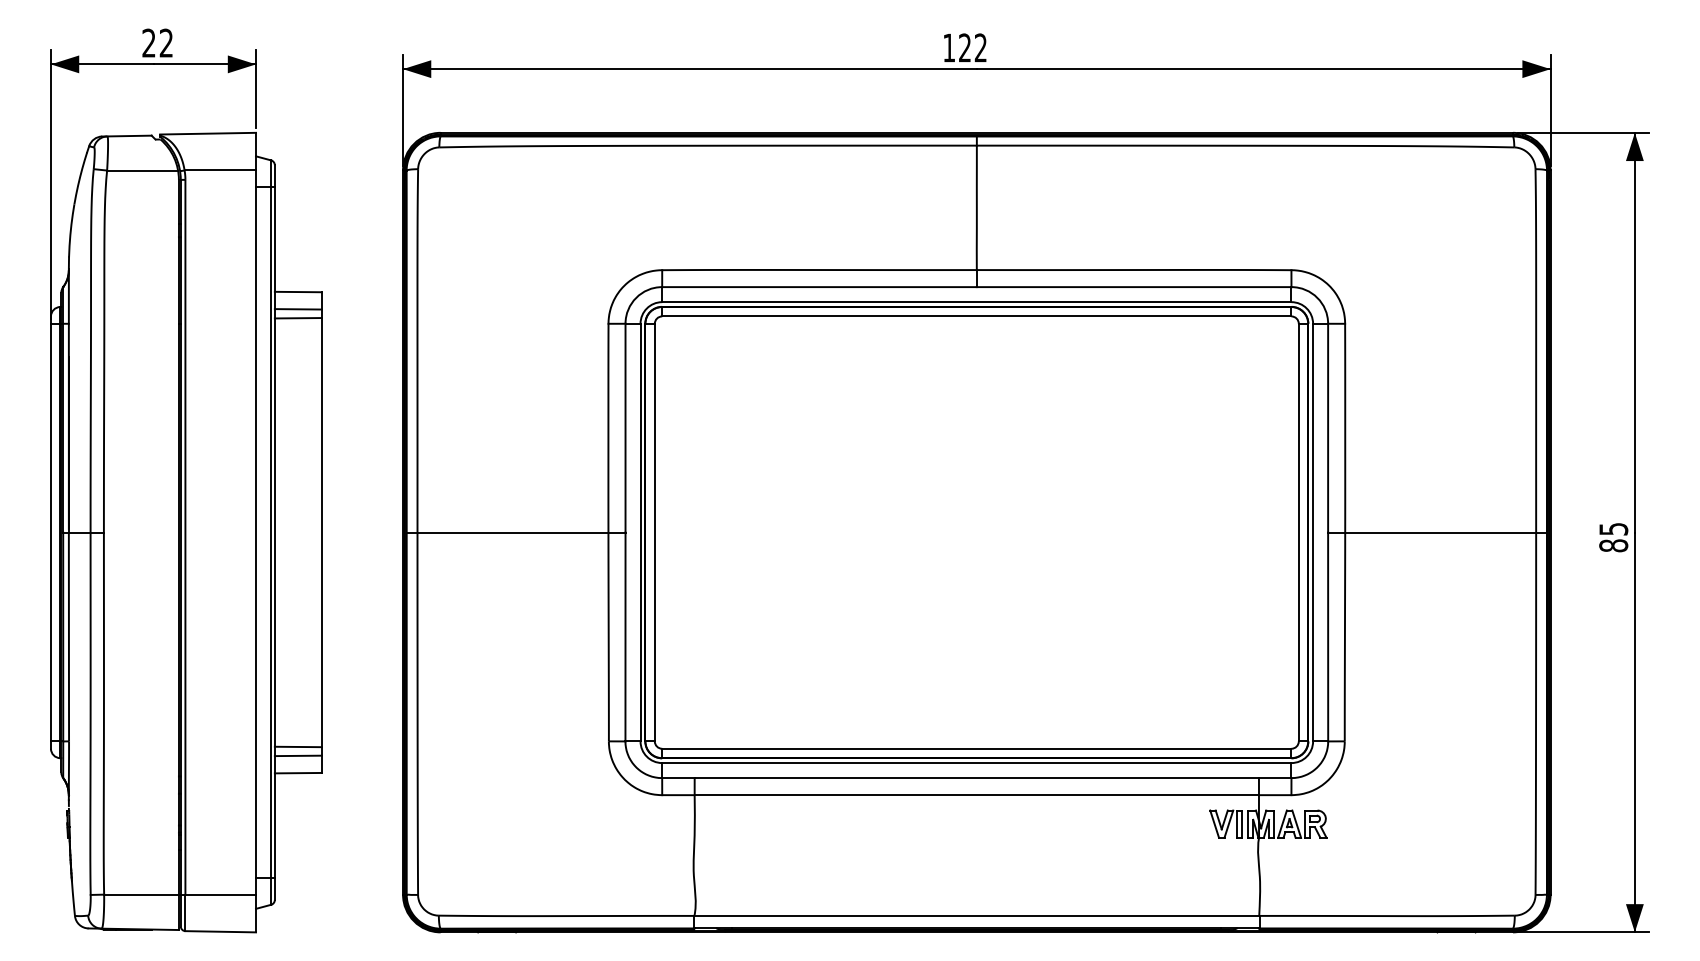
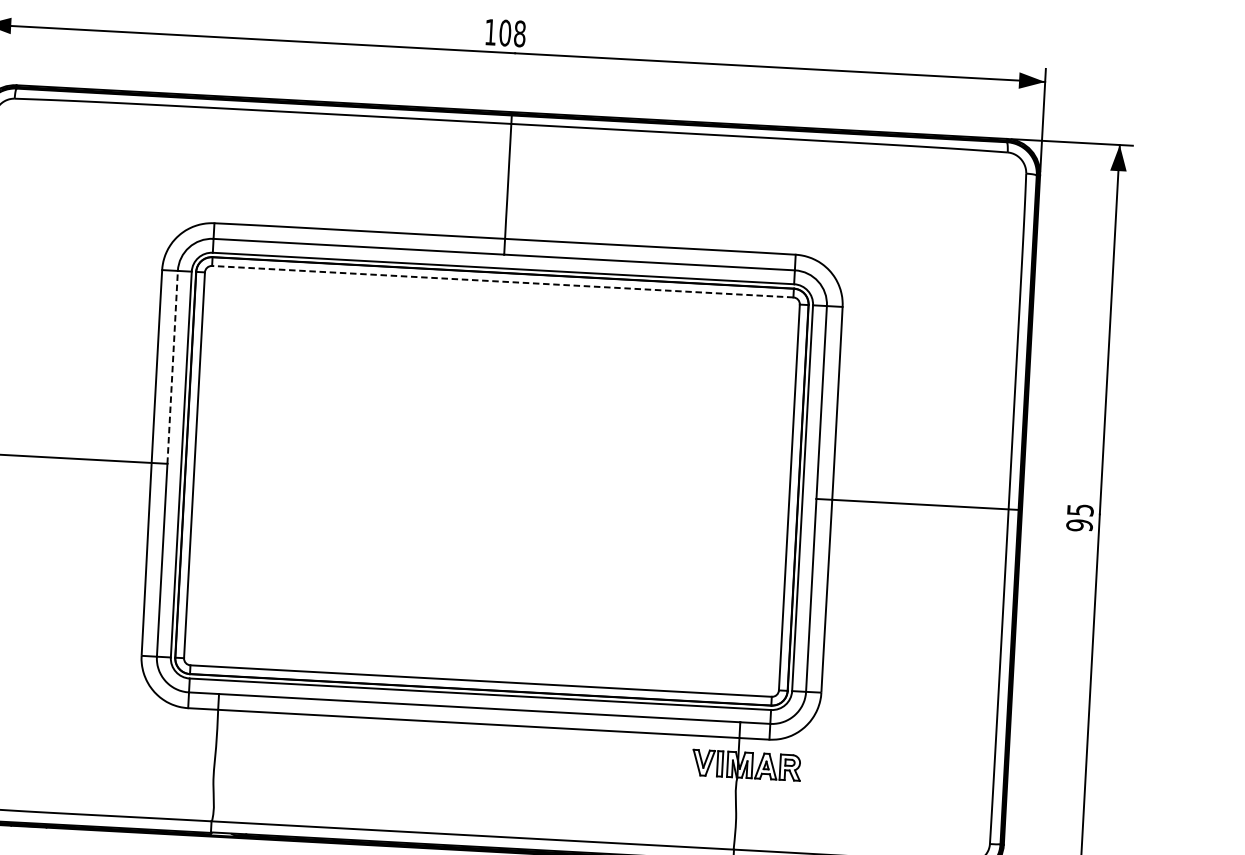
text: (972, 47) -> (512, 33), 122 -> 108
line: (976, 316) -> (502, 281), solid -> dashed
line: (625, 427) -> (172, 366), solid -> dashed
text: (1613, 545) -> (1079, 525), 85 -> 95

